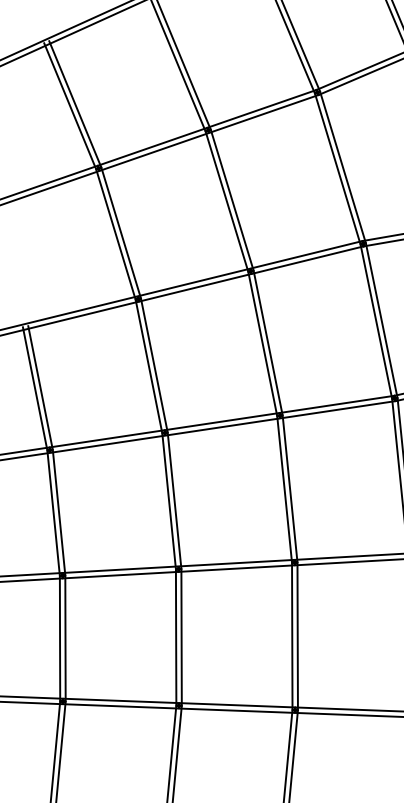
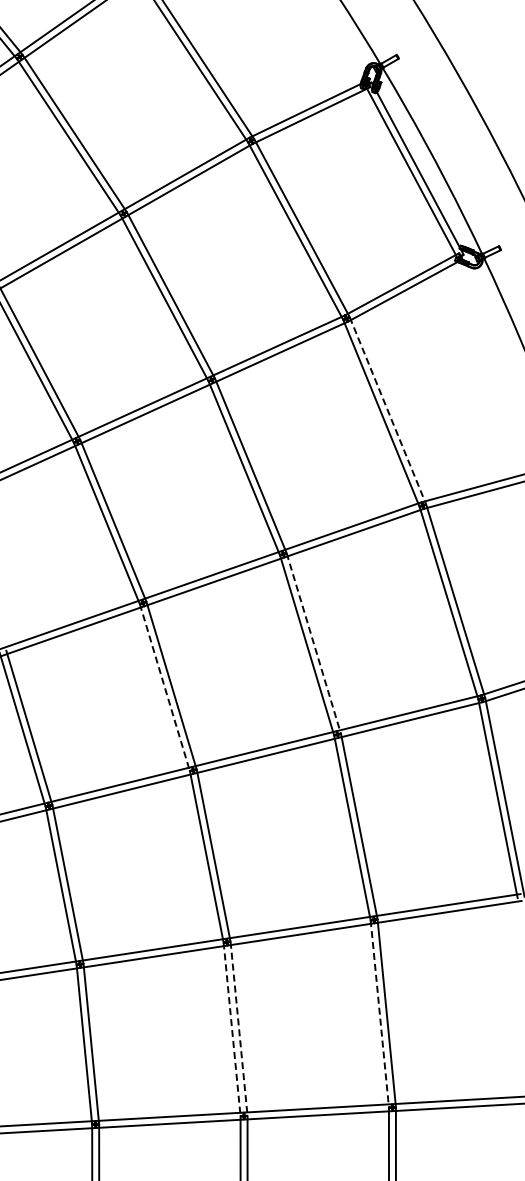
line: (342, 167) -> (387, 410), solid -> dashed
line: (267, 343) -> (313, 643), solid -> dashed
line: (149, 367) -> (165, 688), solid -> dashed
line: (291, 636) -> (379, 1014), solid -> dashed
line: (176, 637) -> (232, 1029), solid -> dashed
line: (181, 638) -> (239, 1029), solid -> dashed

